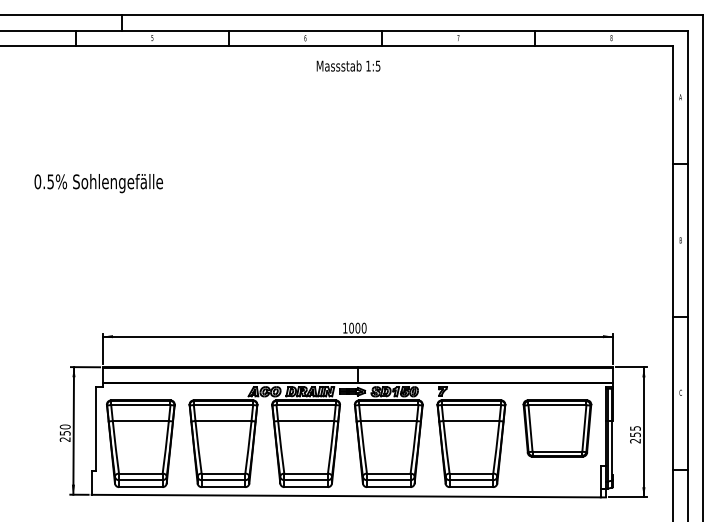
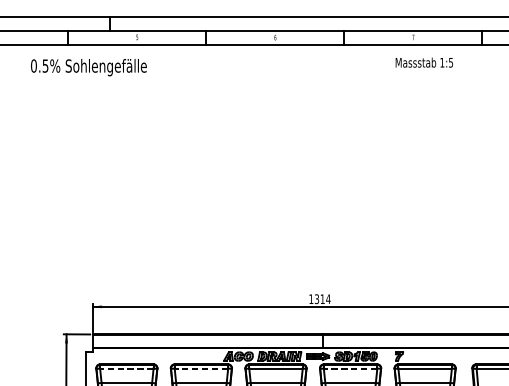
text: (348, 65) -> (424, 62), moved
text: (98, 183) -> (88, 67), moved
text: (357, 327) -> (322, 298), 1000 -> 1314
line: (140, 405) -> (126, 368), solid -> dashed
line: (223, 405) -> (201, 368), solid -> dashed
line: (388, 405) -> (350, 368), solid -> dashed

